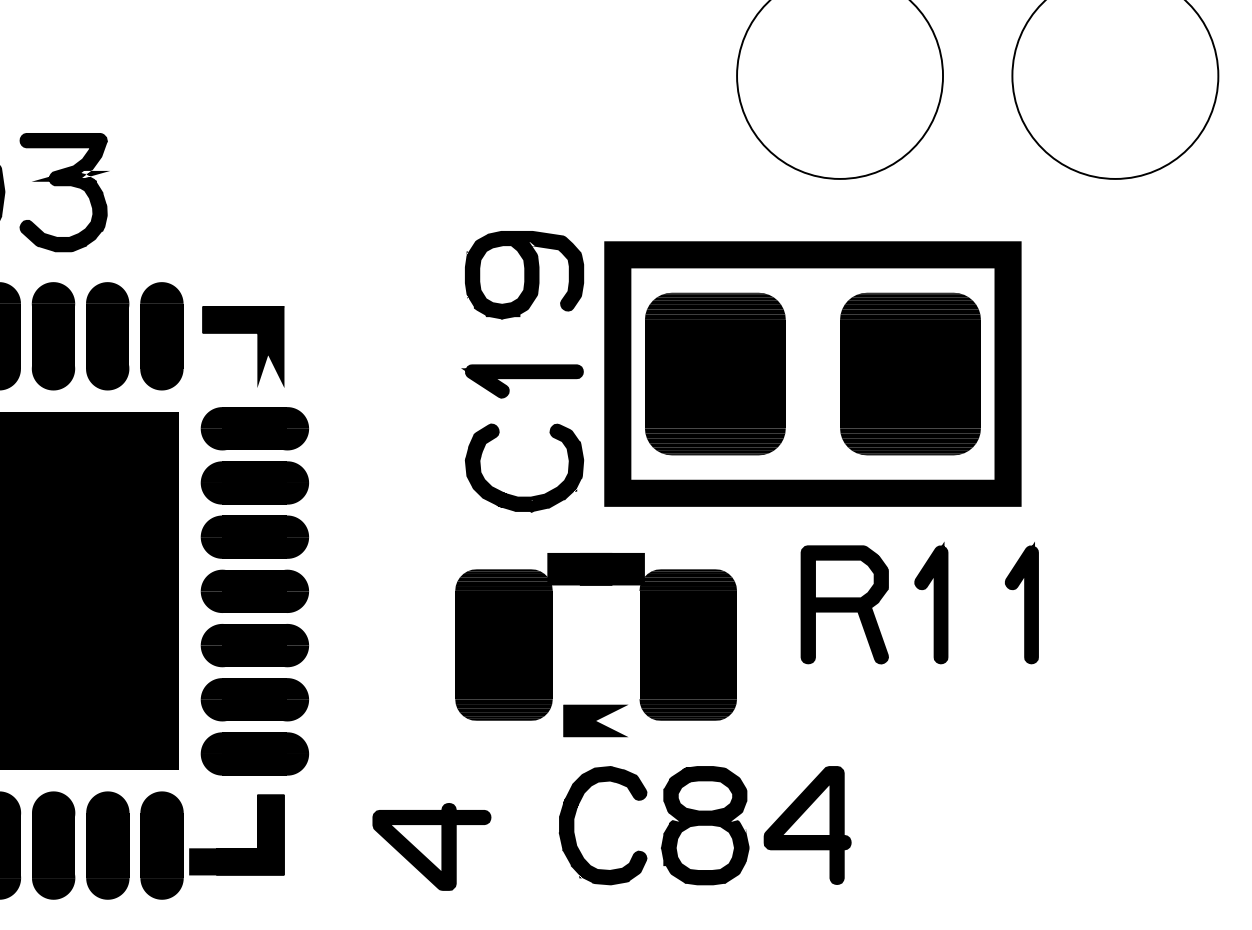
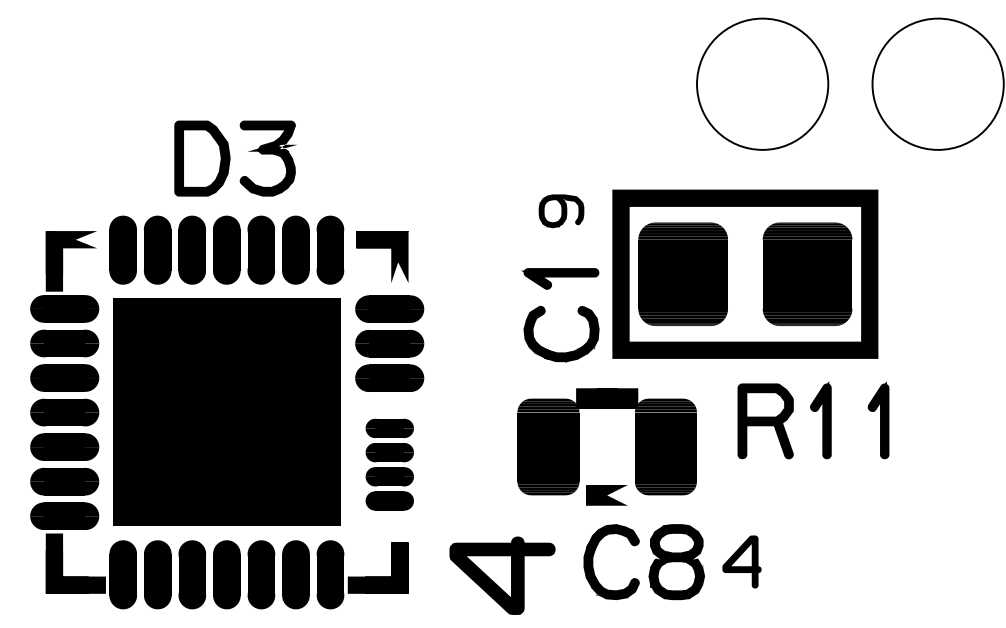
part: (524, 275) -> (561, 211), size x0.6
part: (254, 672) -> (389, 464), size x0.7
part: (806, 824) -> (741, 561), size x0.7
part: (431, 846) -> (502, 575), size x1.4

